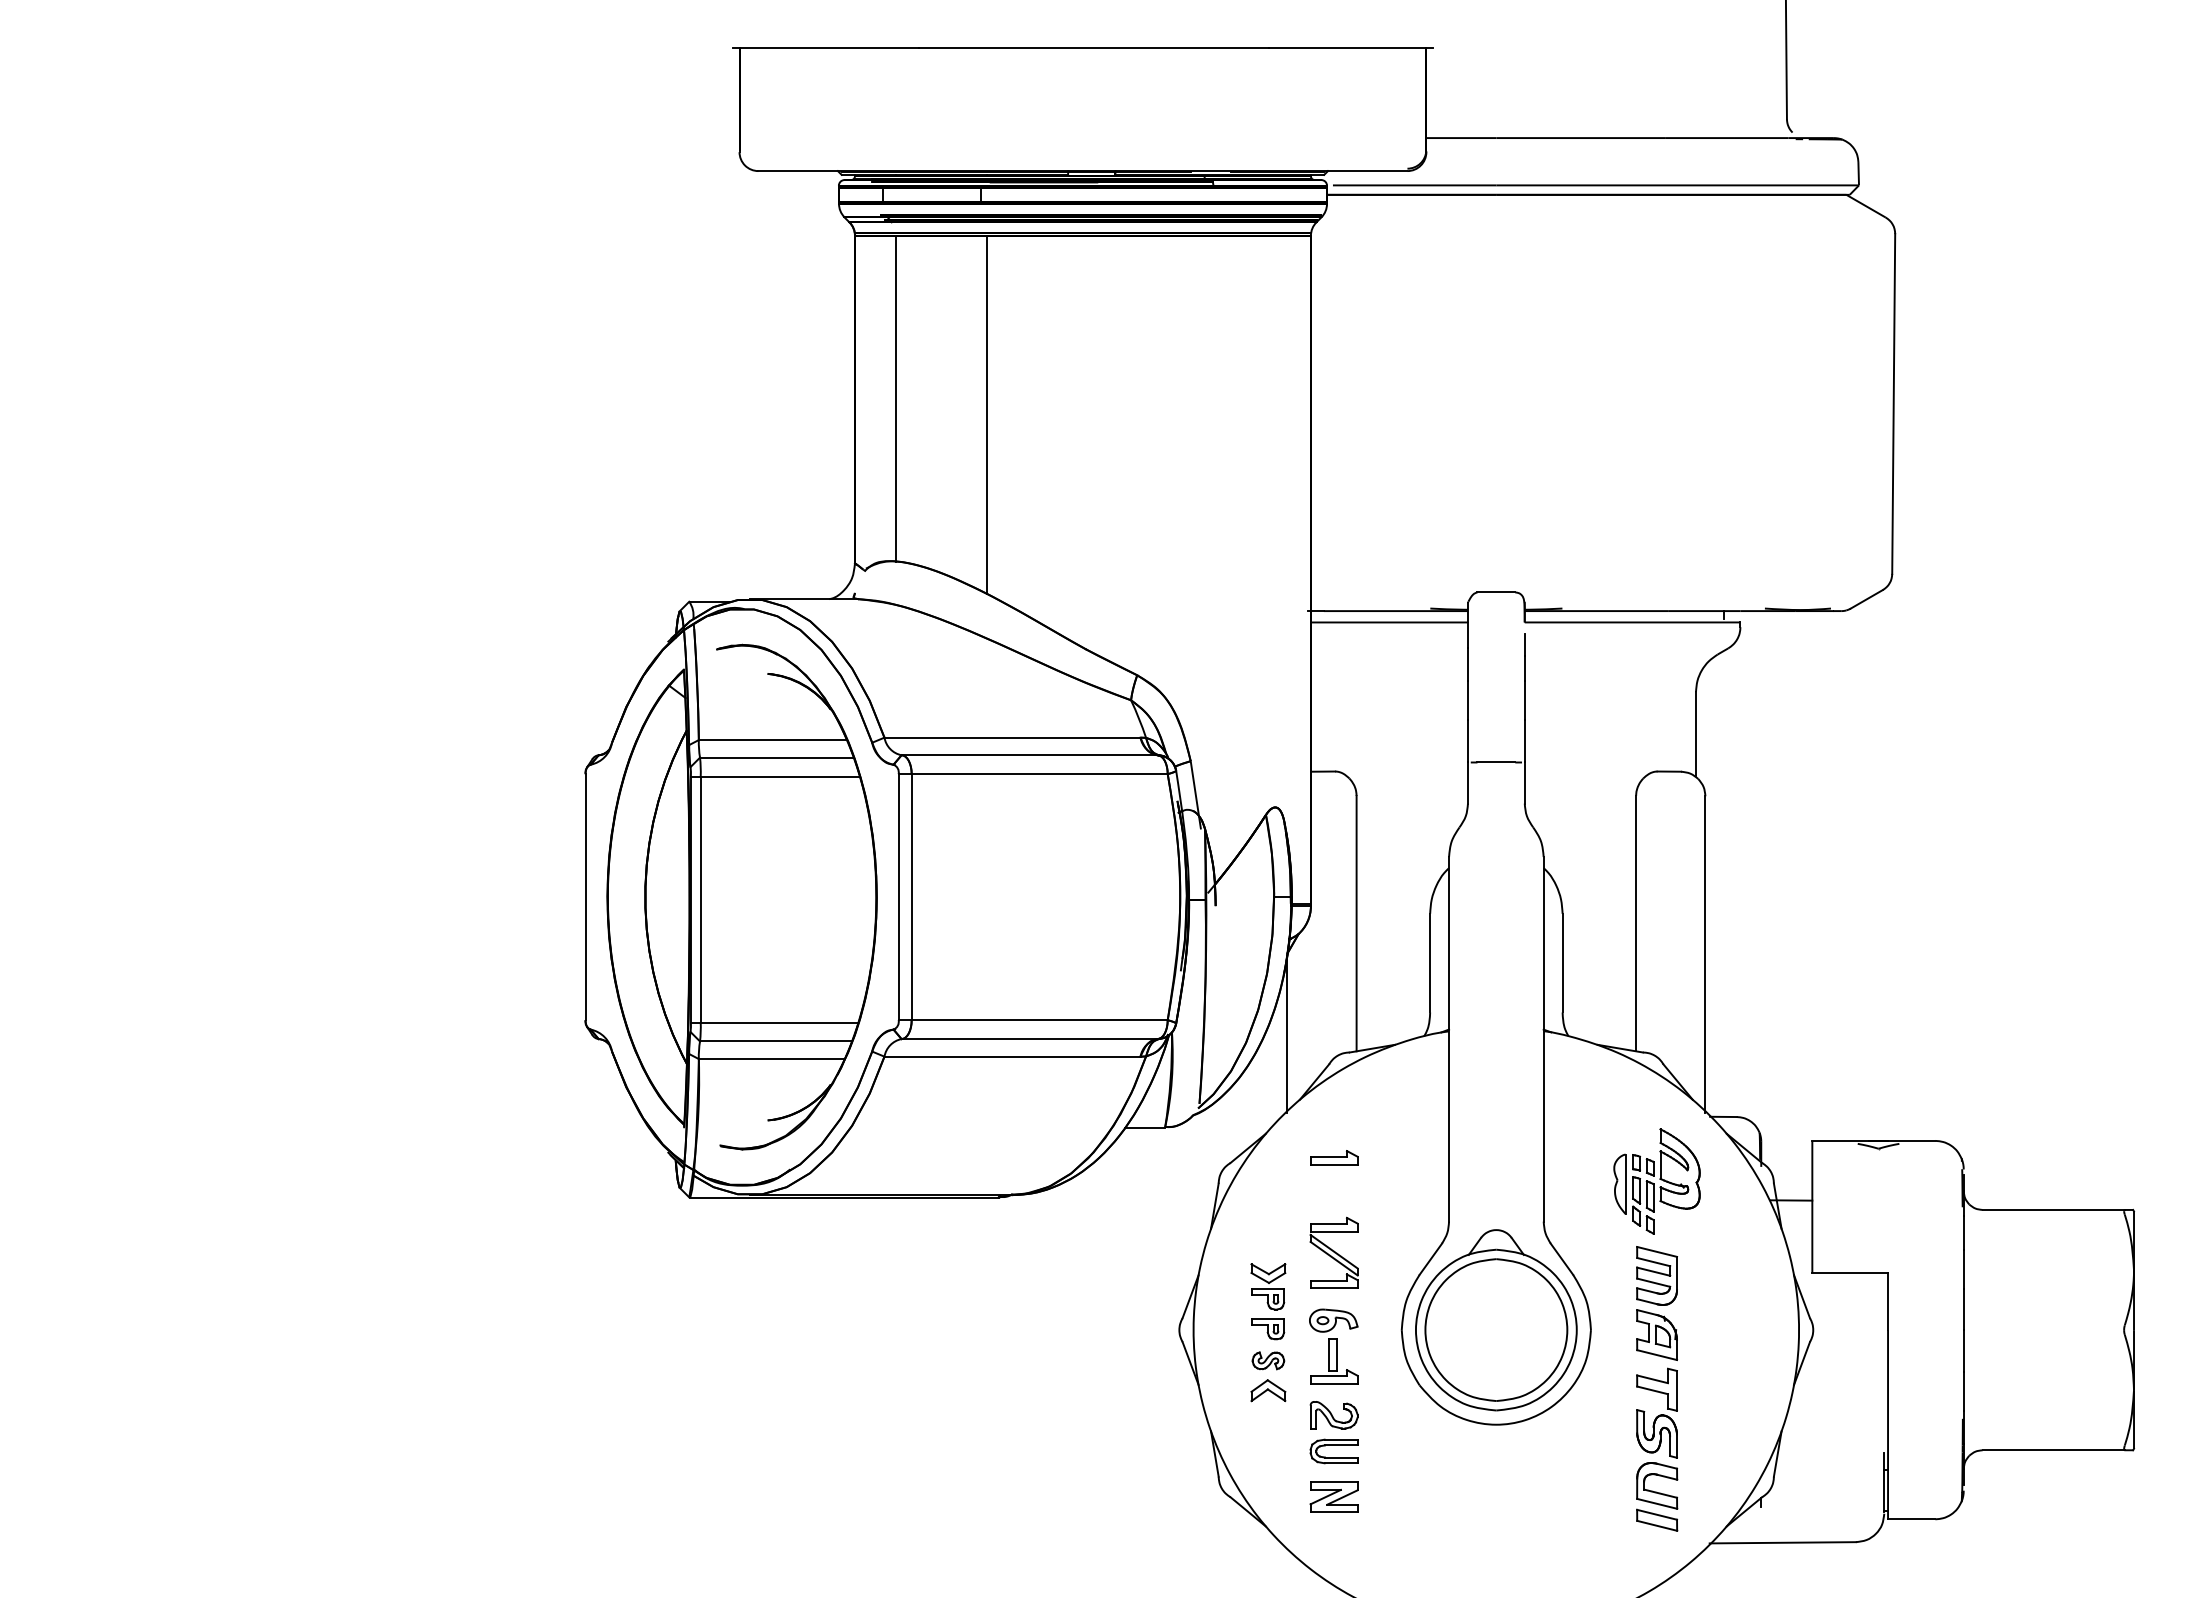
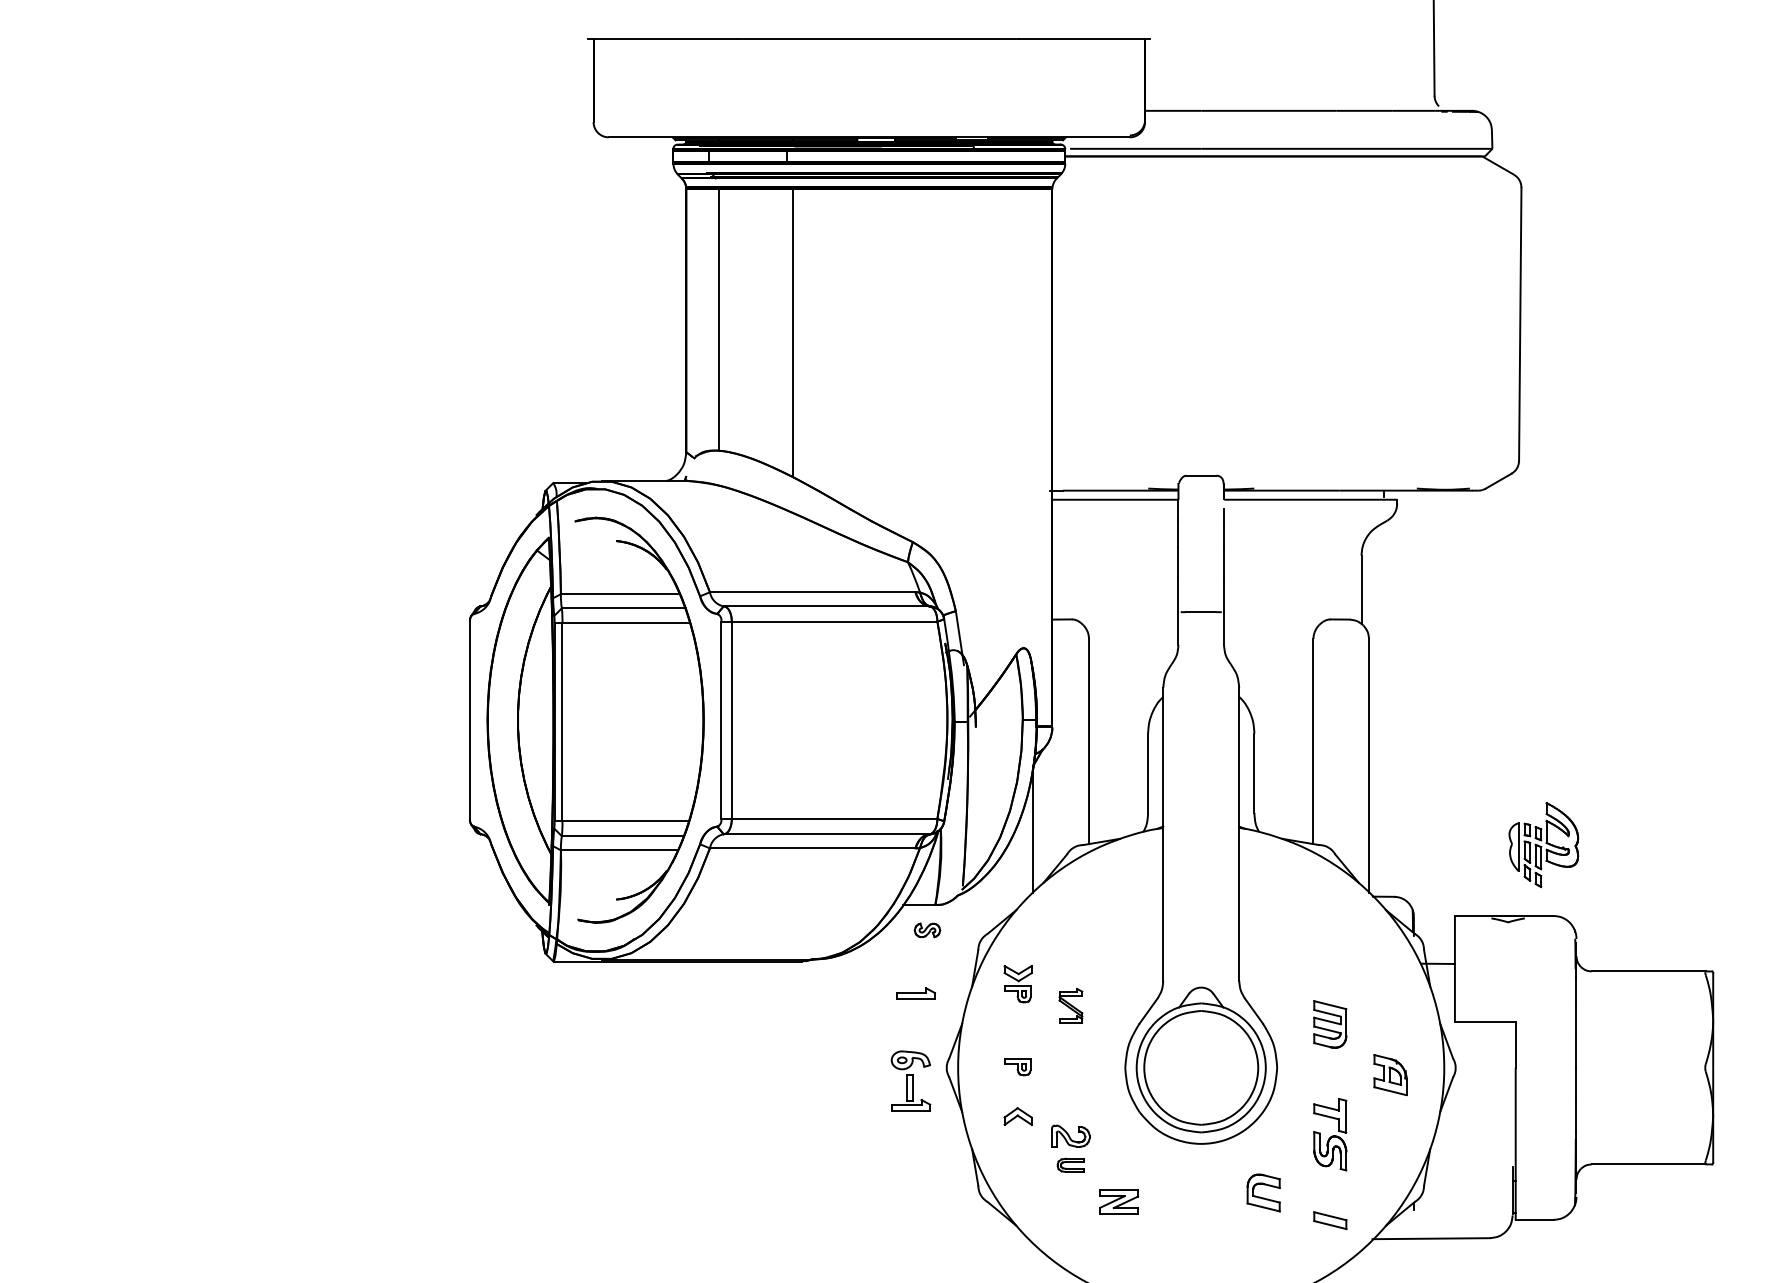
part: (1334, 1157) -> (916, 993), moved
part: (1656, 1181) -> (1543, 845), moved
part: (1333, 1252) -> (1070, 1005), size x0.6
part: (1268, 1286) -> (1018, 983), moved
part: (1656, 1334) -> (1390, 1074), moved
part: (1333, 1346) -> (910, 1081), moved
part: (1268, 1360) -> (927, 930), moved
part: (1333, 1451) -> (1070, 1165), size x0.7
part: (1656, 1491) -> (1263, 1197), moved
part: (1333, 1496) -> (1118, 1201), moved

